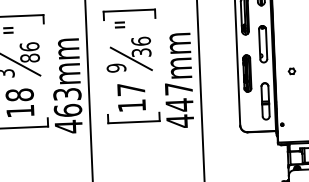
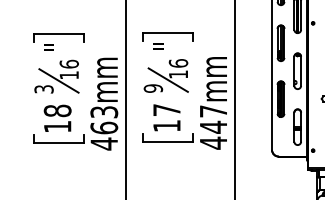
text: (141, 52) -> (178, 74), 36 -> 16
text: (29, 58) -> (68, 75), 86 -> 16

